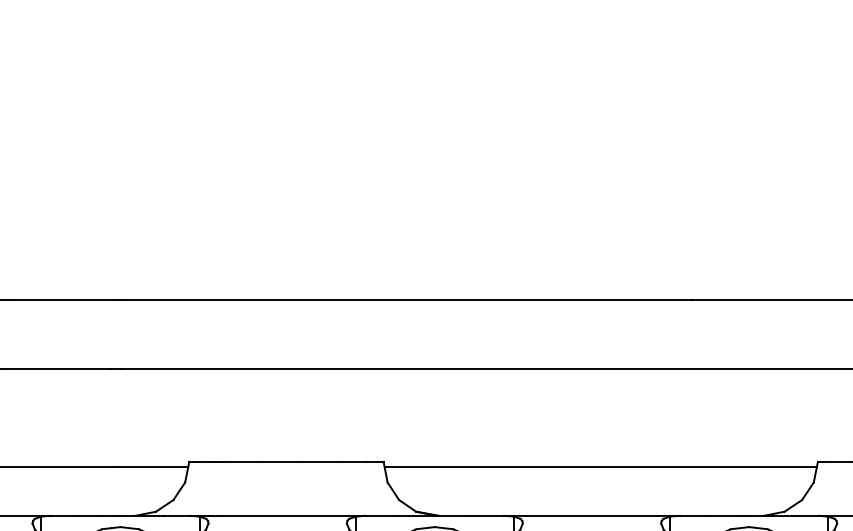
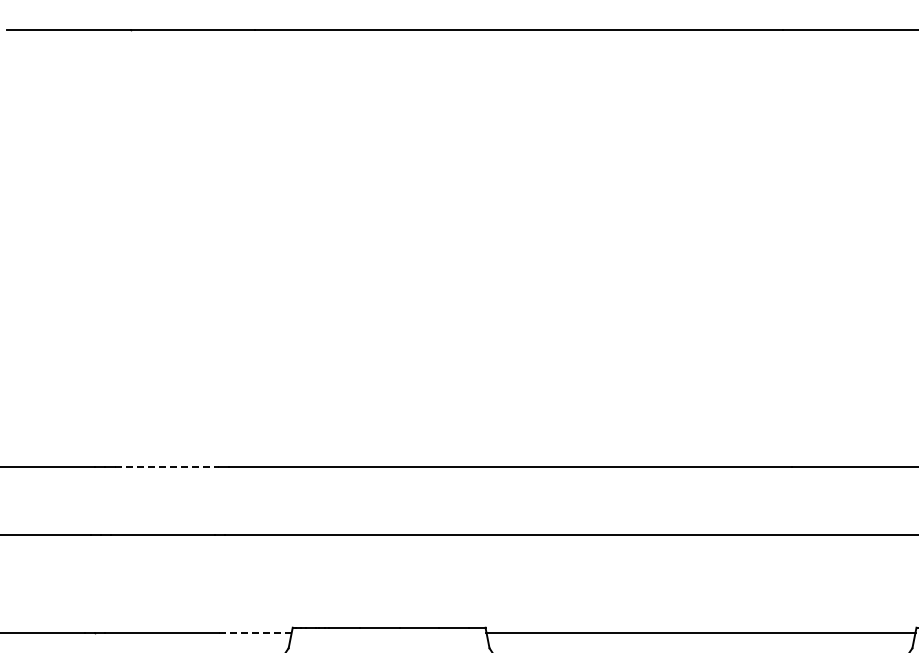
line: (63, 299) -> (167, 466), solid -> dashed
line: (150, 466) -> (254, 632), solid -> dashed

